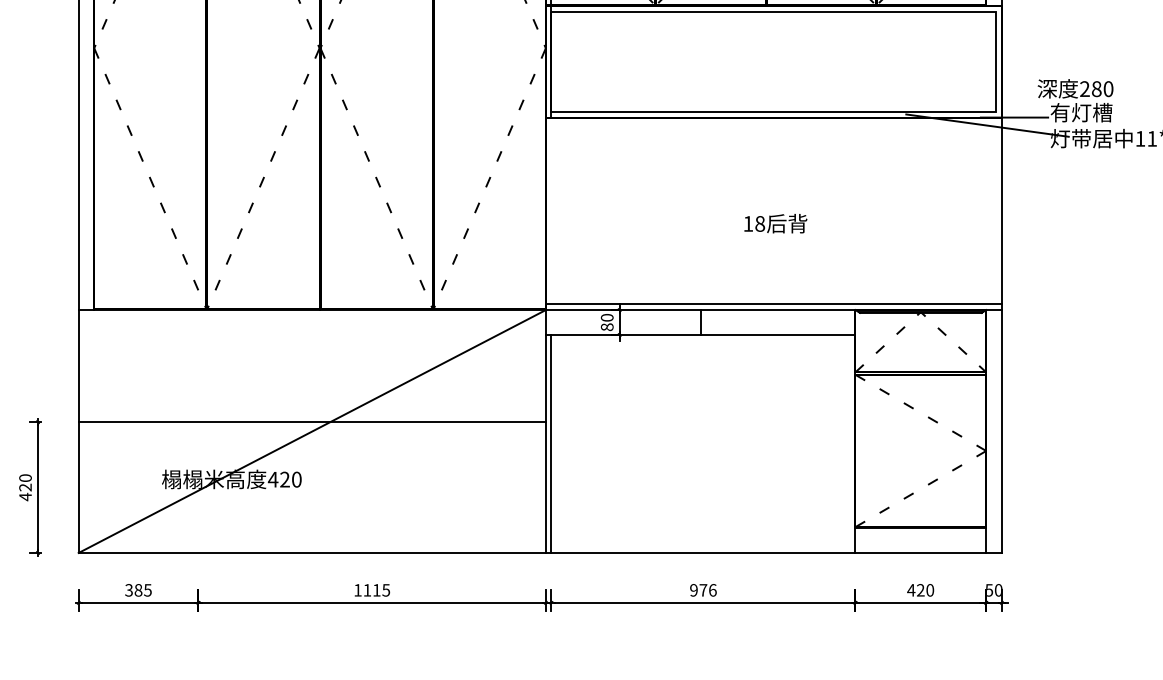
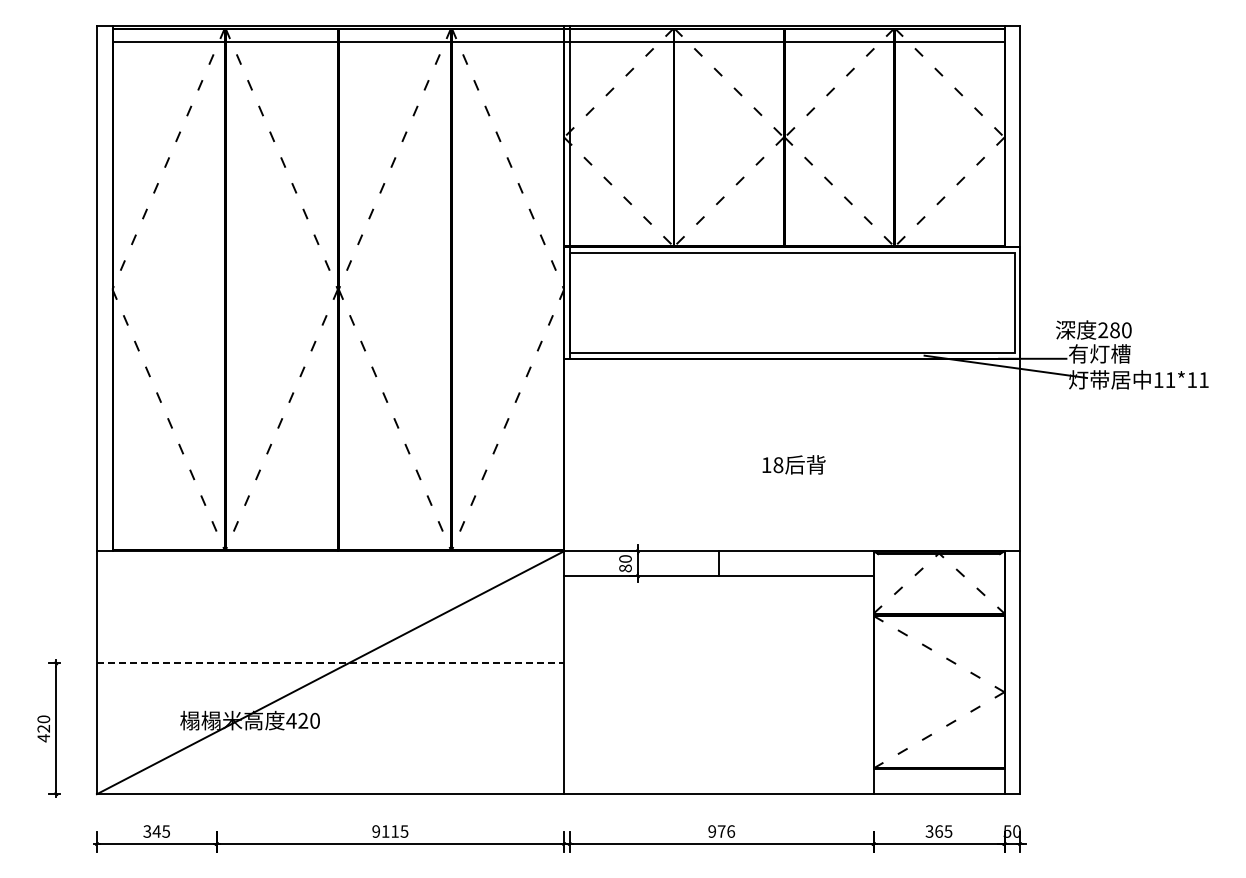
line: (774, 304) -> (792, 545), removed
line: (312, 422) -> (330, 663), solid -> dashed
line: (551, 444) -> (569, 685), removed
text: (138, 590) -> (156, 831), 385 -> 345
text: (357, 590) -> (375, 831), 1115 -> 9115
text: (920, 590) -> (938, 831), 420 -> 365

